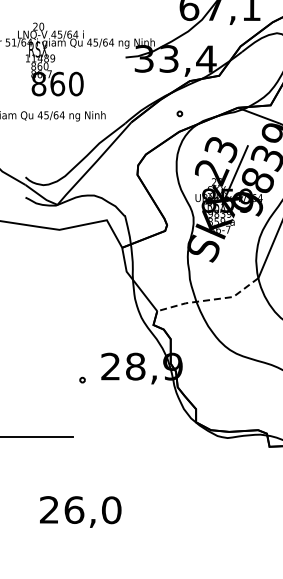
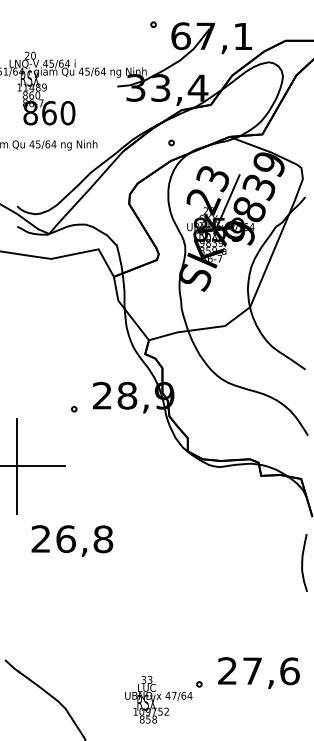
line: (210, 300) -> (202, 329), dashed -> solid
line: (25, 436) -> (17, 465), added
text: (111, 509) -> (103, 538), 26,0 -> 26,8

